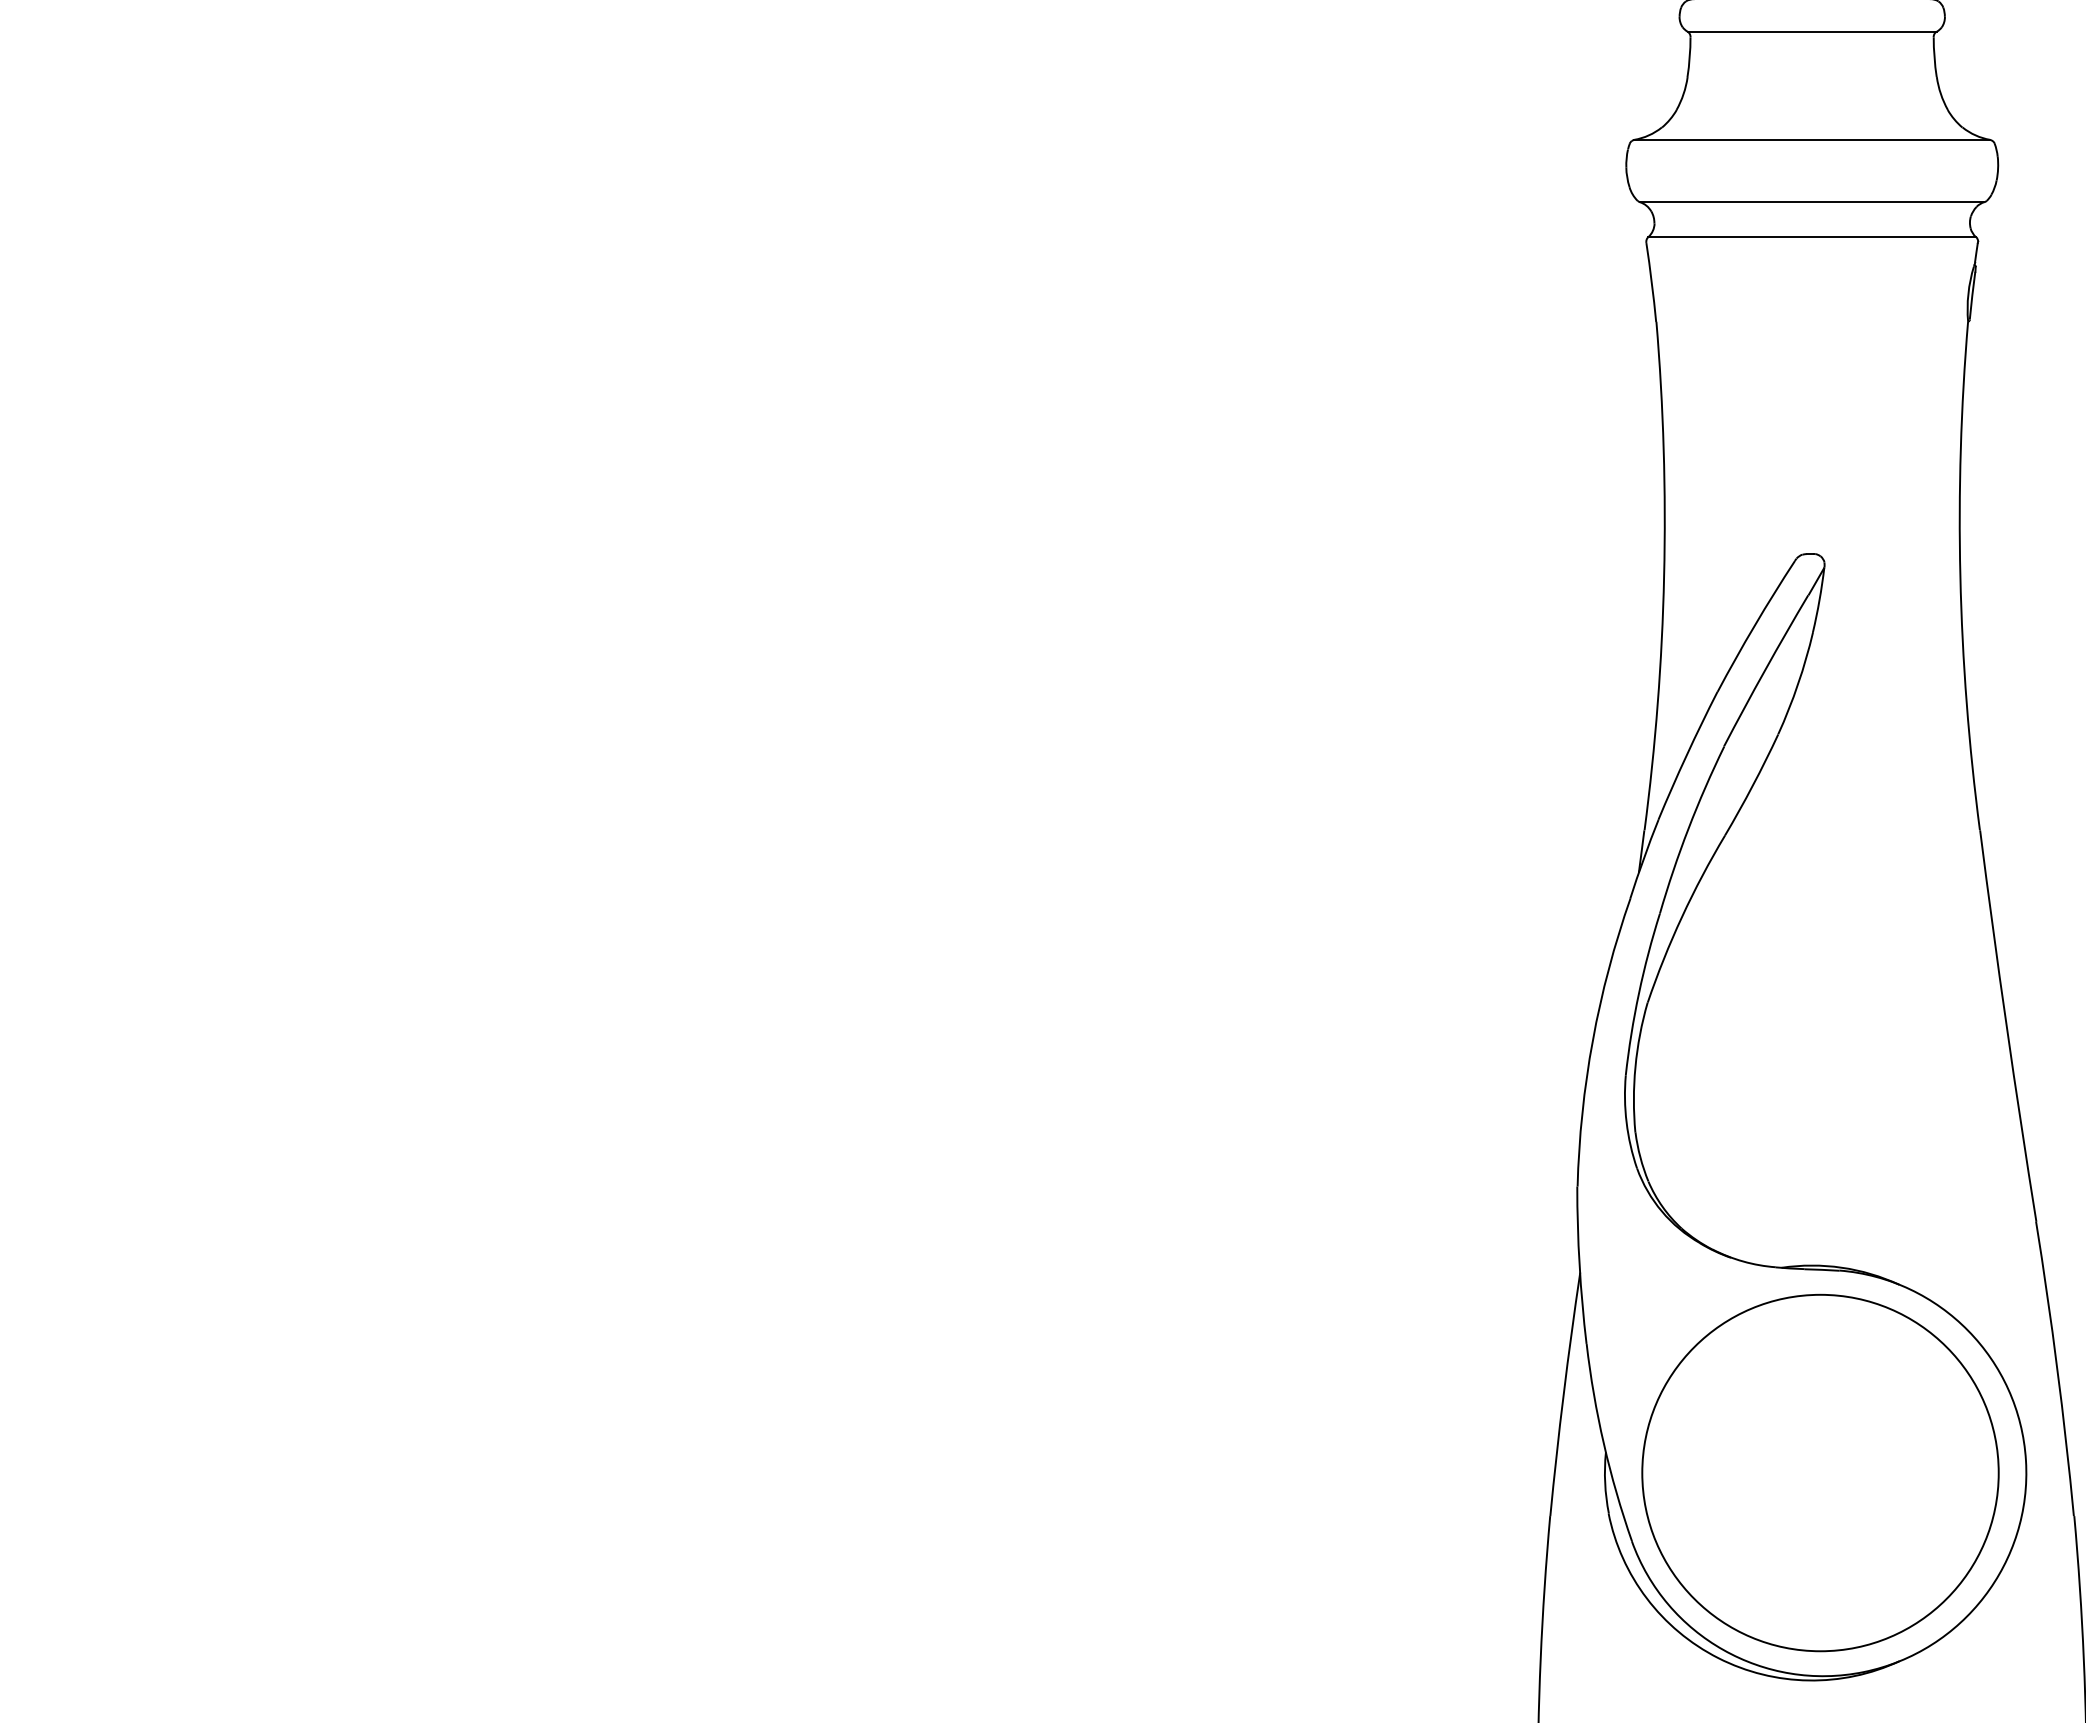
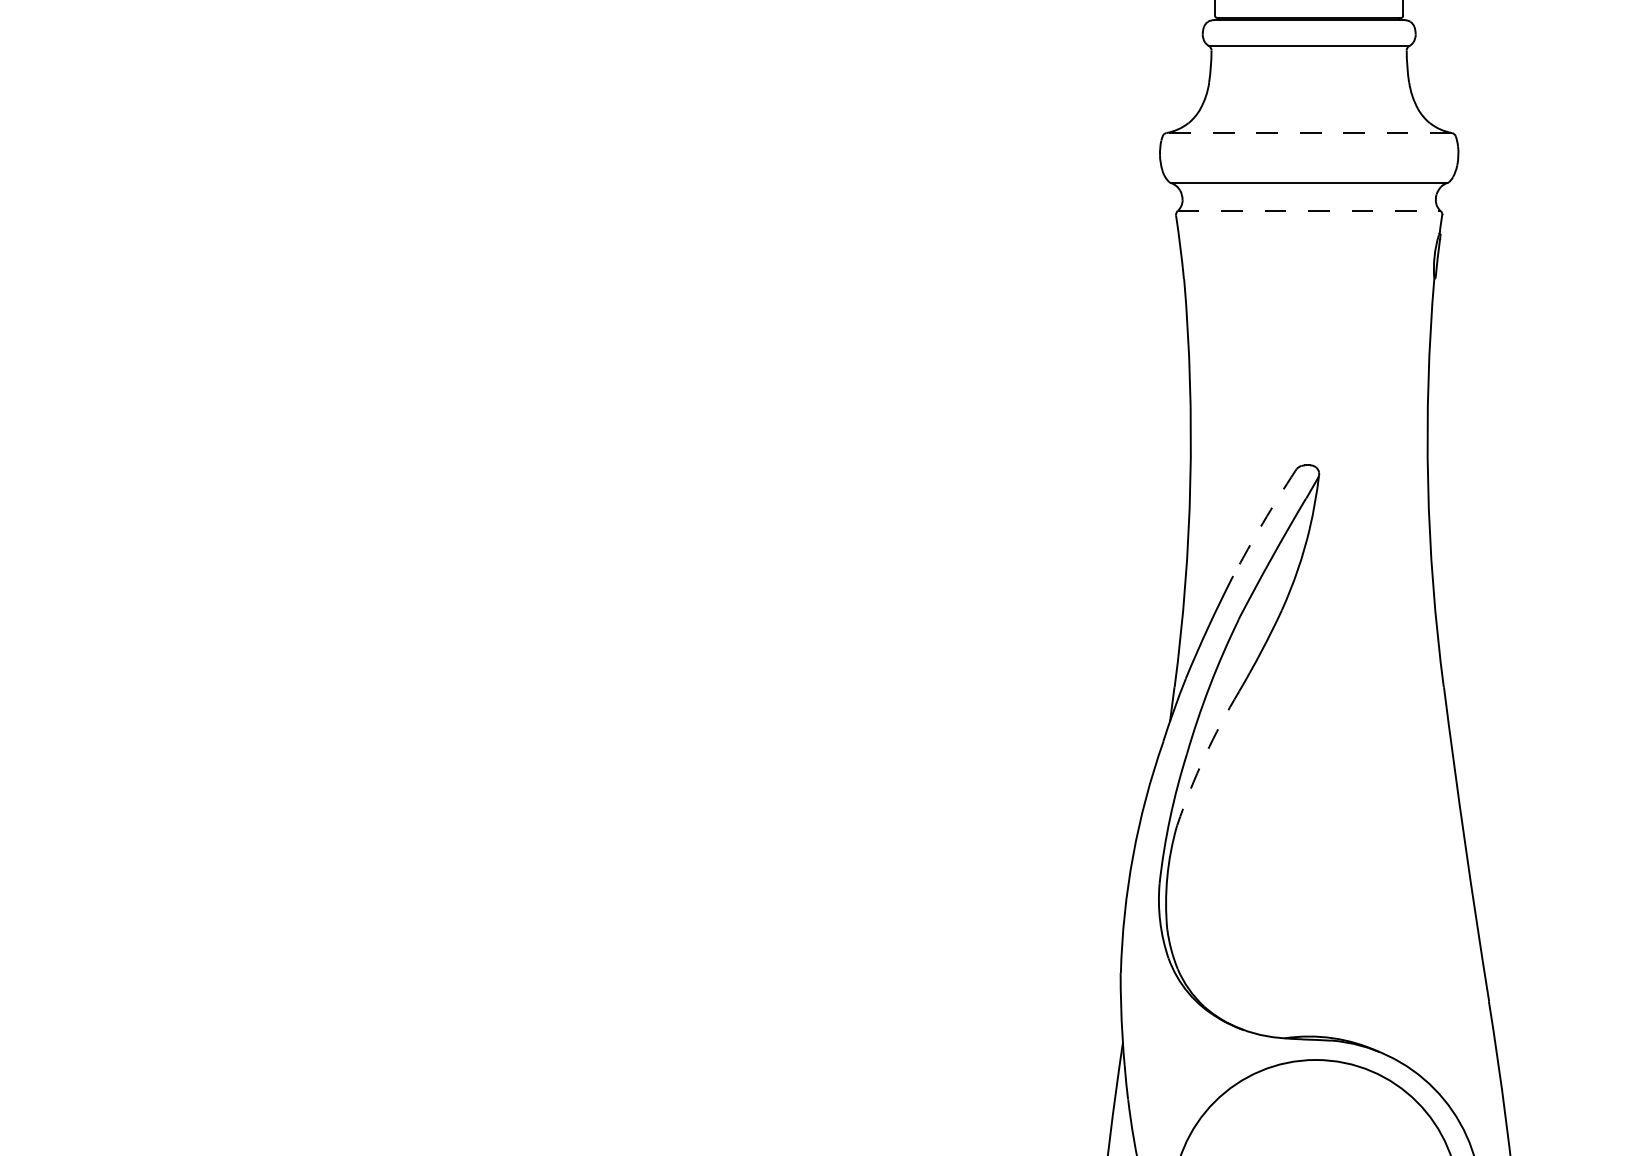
line: (1812, 139) -> (1309, 132), solid -> dashed
line: (1812, 237) -> (1309, 211), solid -> dashed
arc: (1754, 625) -> (1262, 522), solid -> dashed
arc: (1682, 916) -> (1205, 756), solid -> dashed

